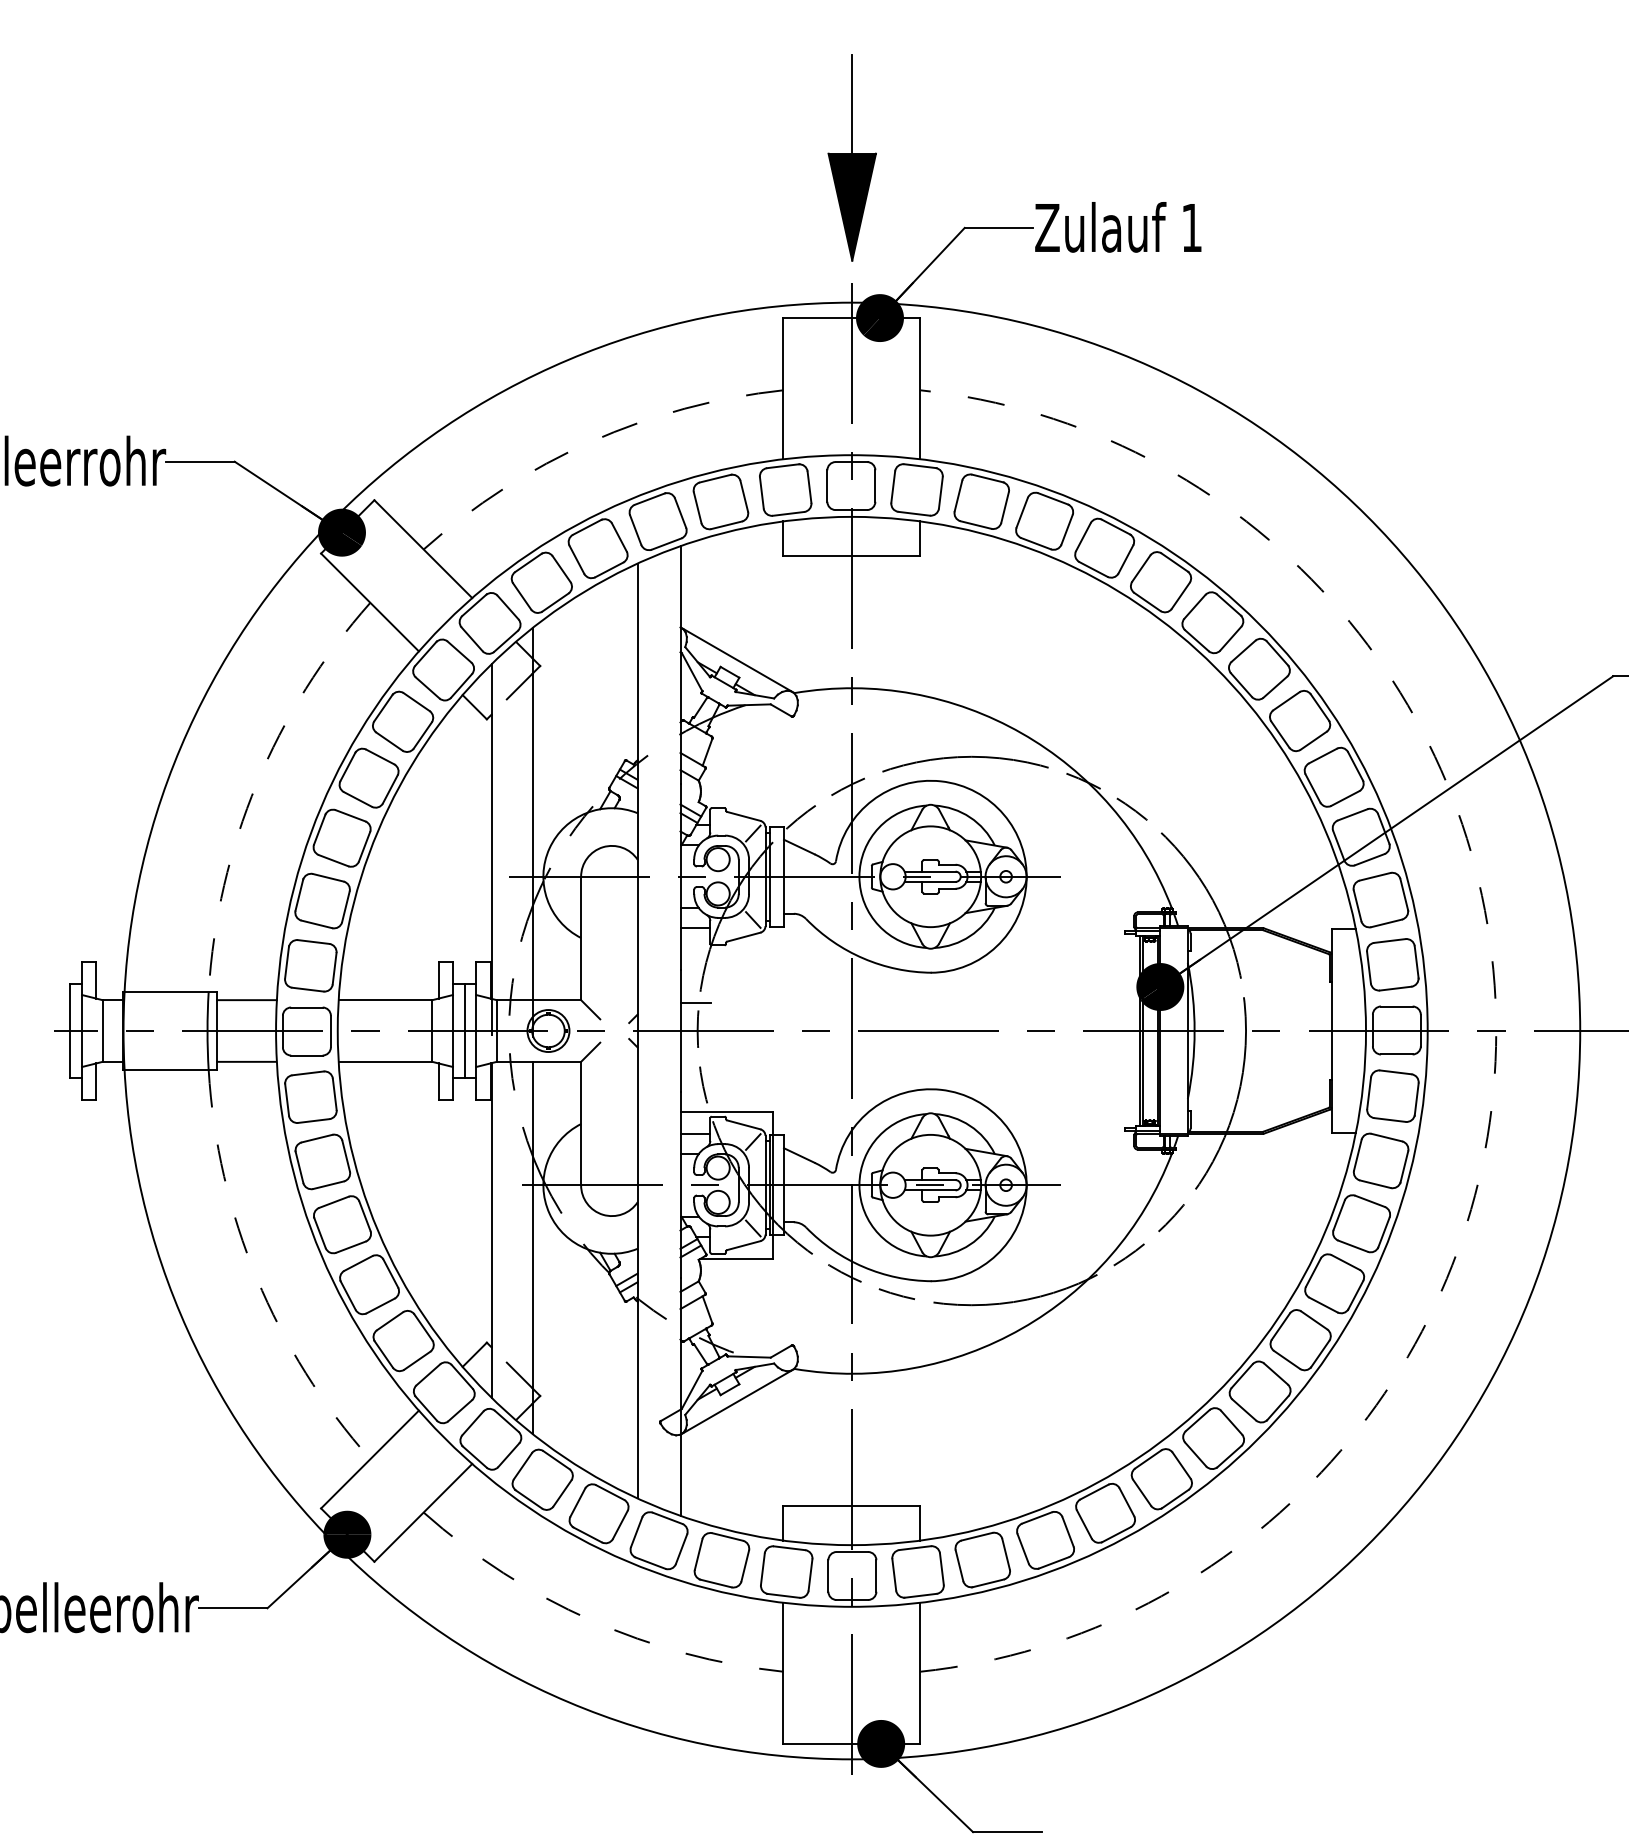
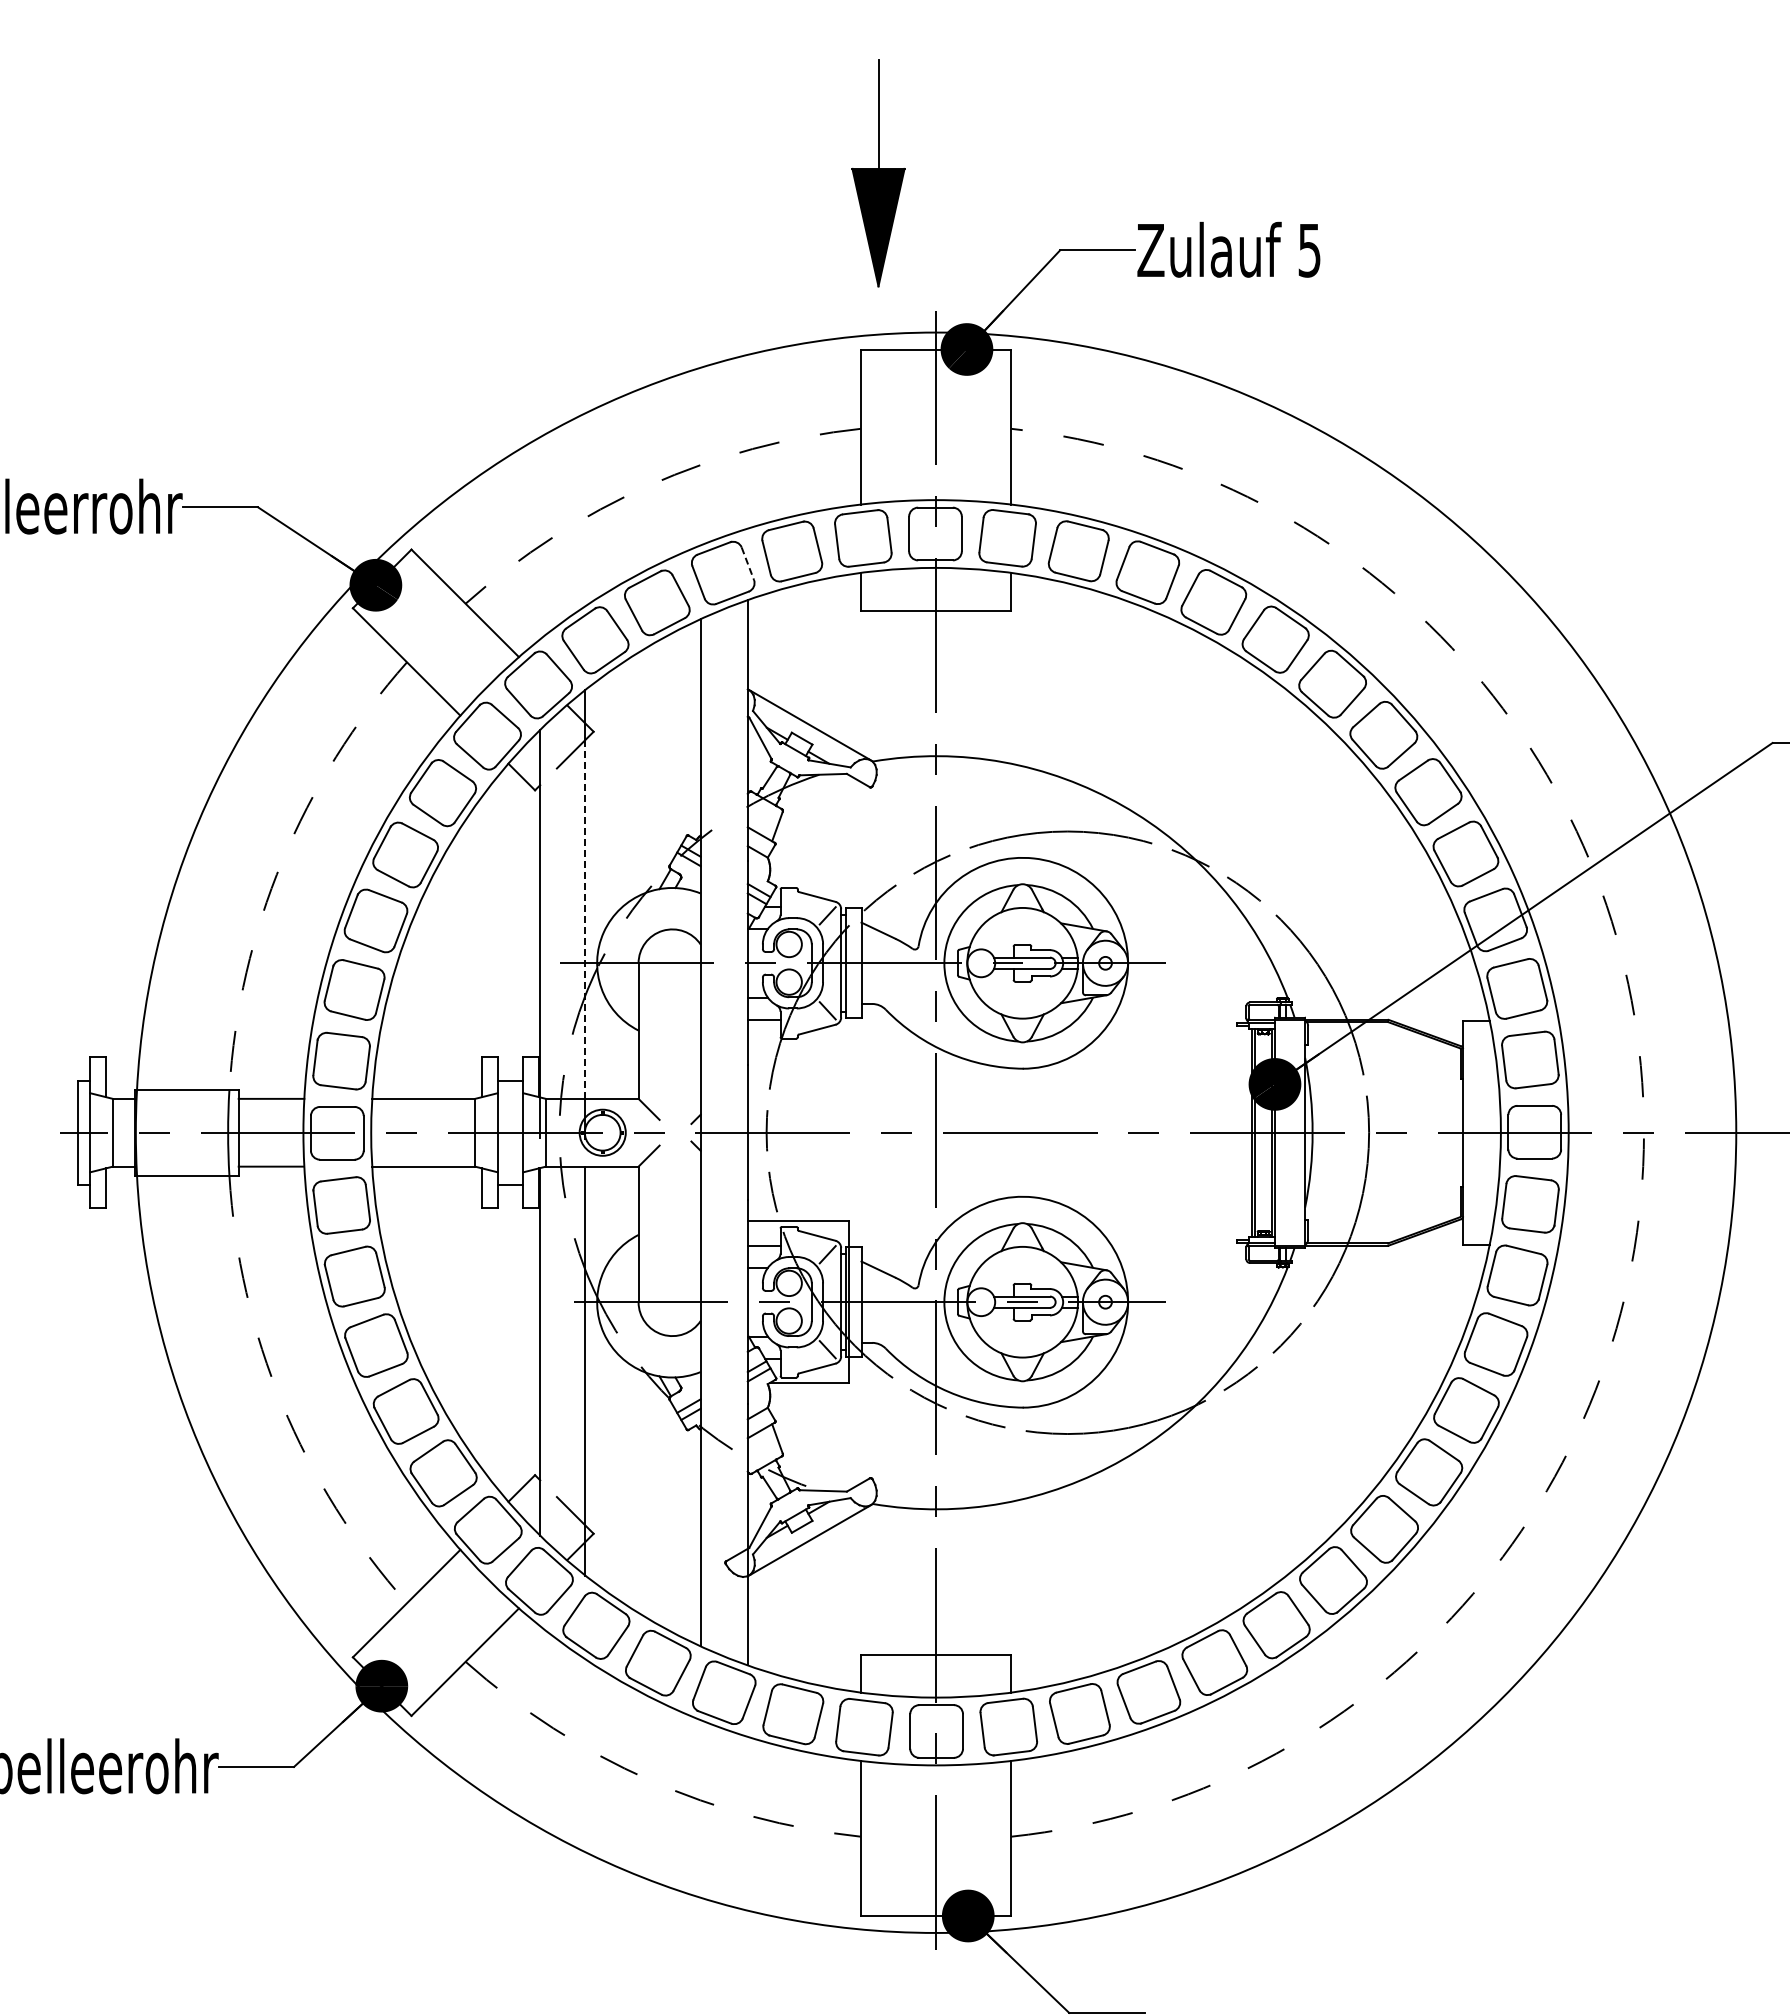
part: (852, 157) -> (878, 173), moved
text: (1191, 227) -> (1309, 250), 1 -> 5
line: (681, 513) -> (748, 564), solid -> dashed
line: (532, 836) -> (585, 919), solid -> dashed
line: (695, 1003) -> (764, 1102), removed
line: (464, 1030) -> (510, 1132), removed

